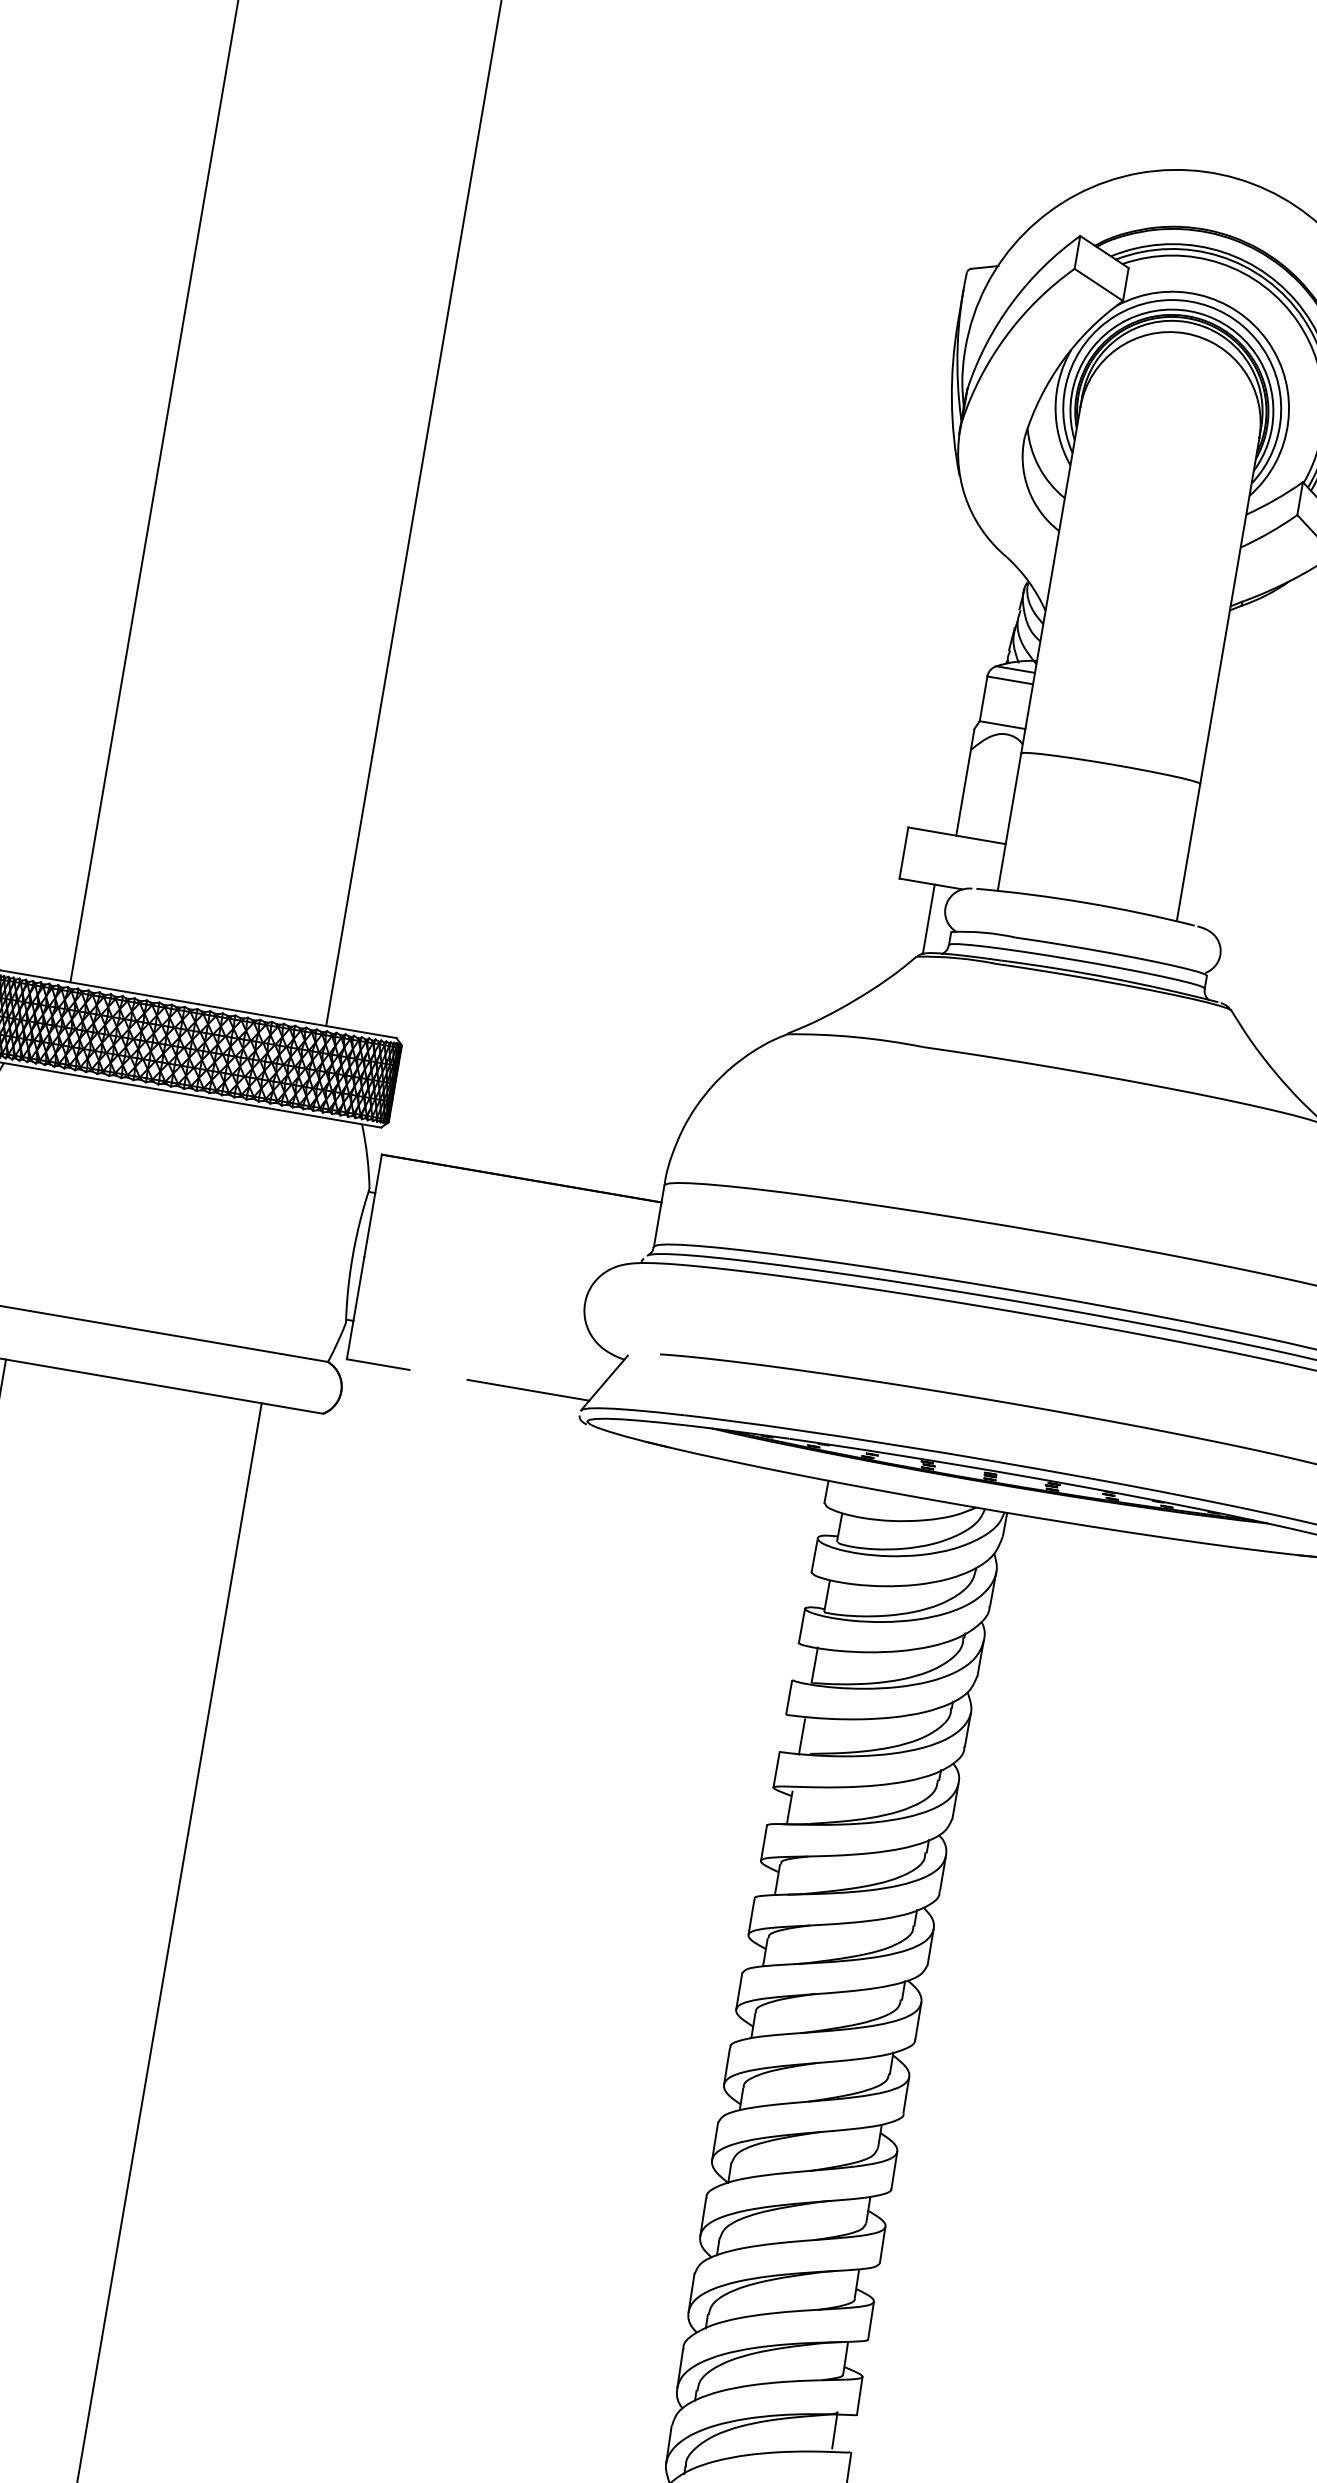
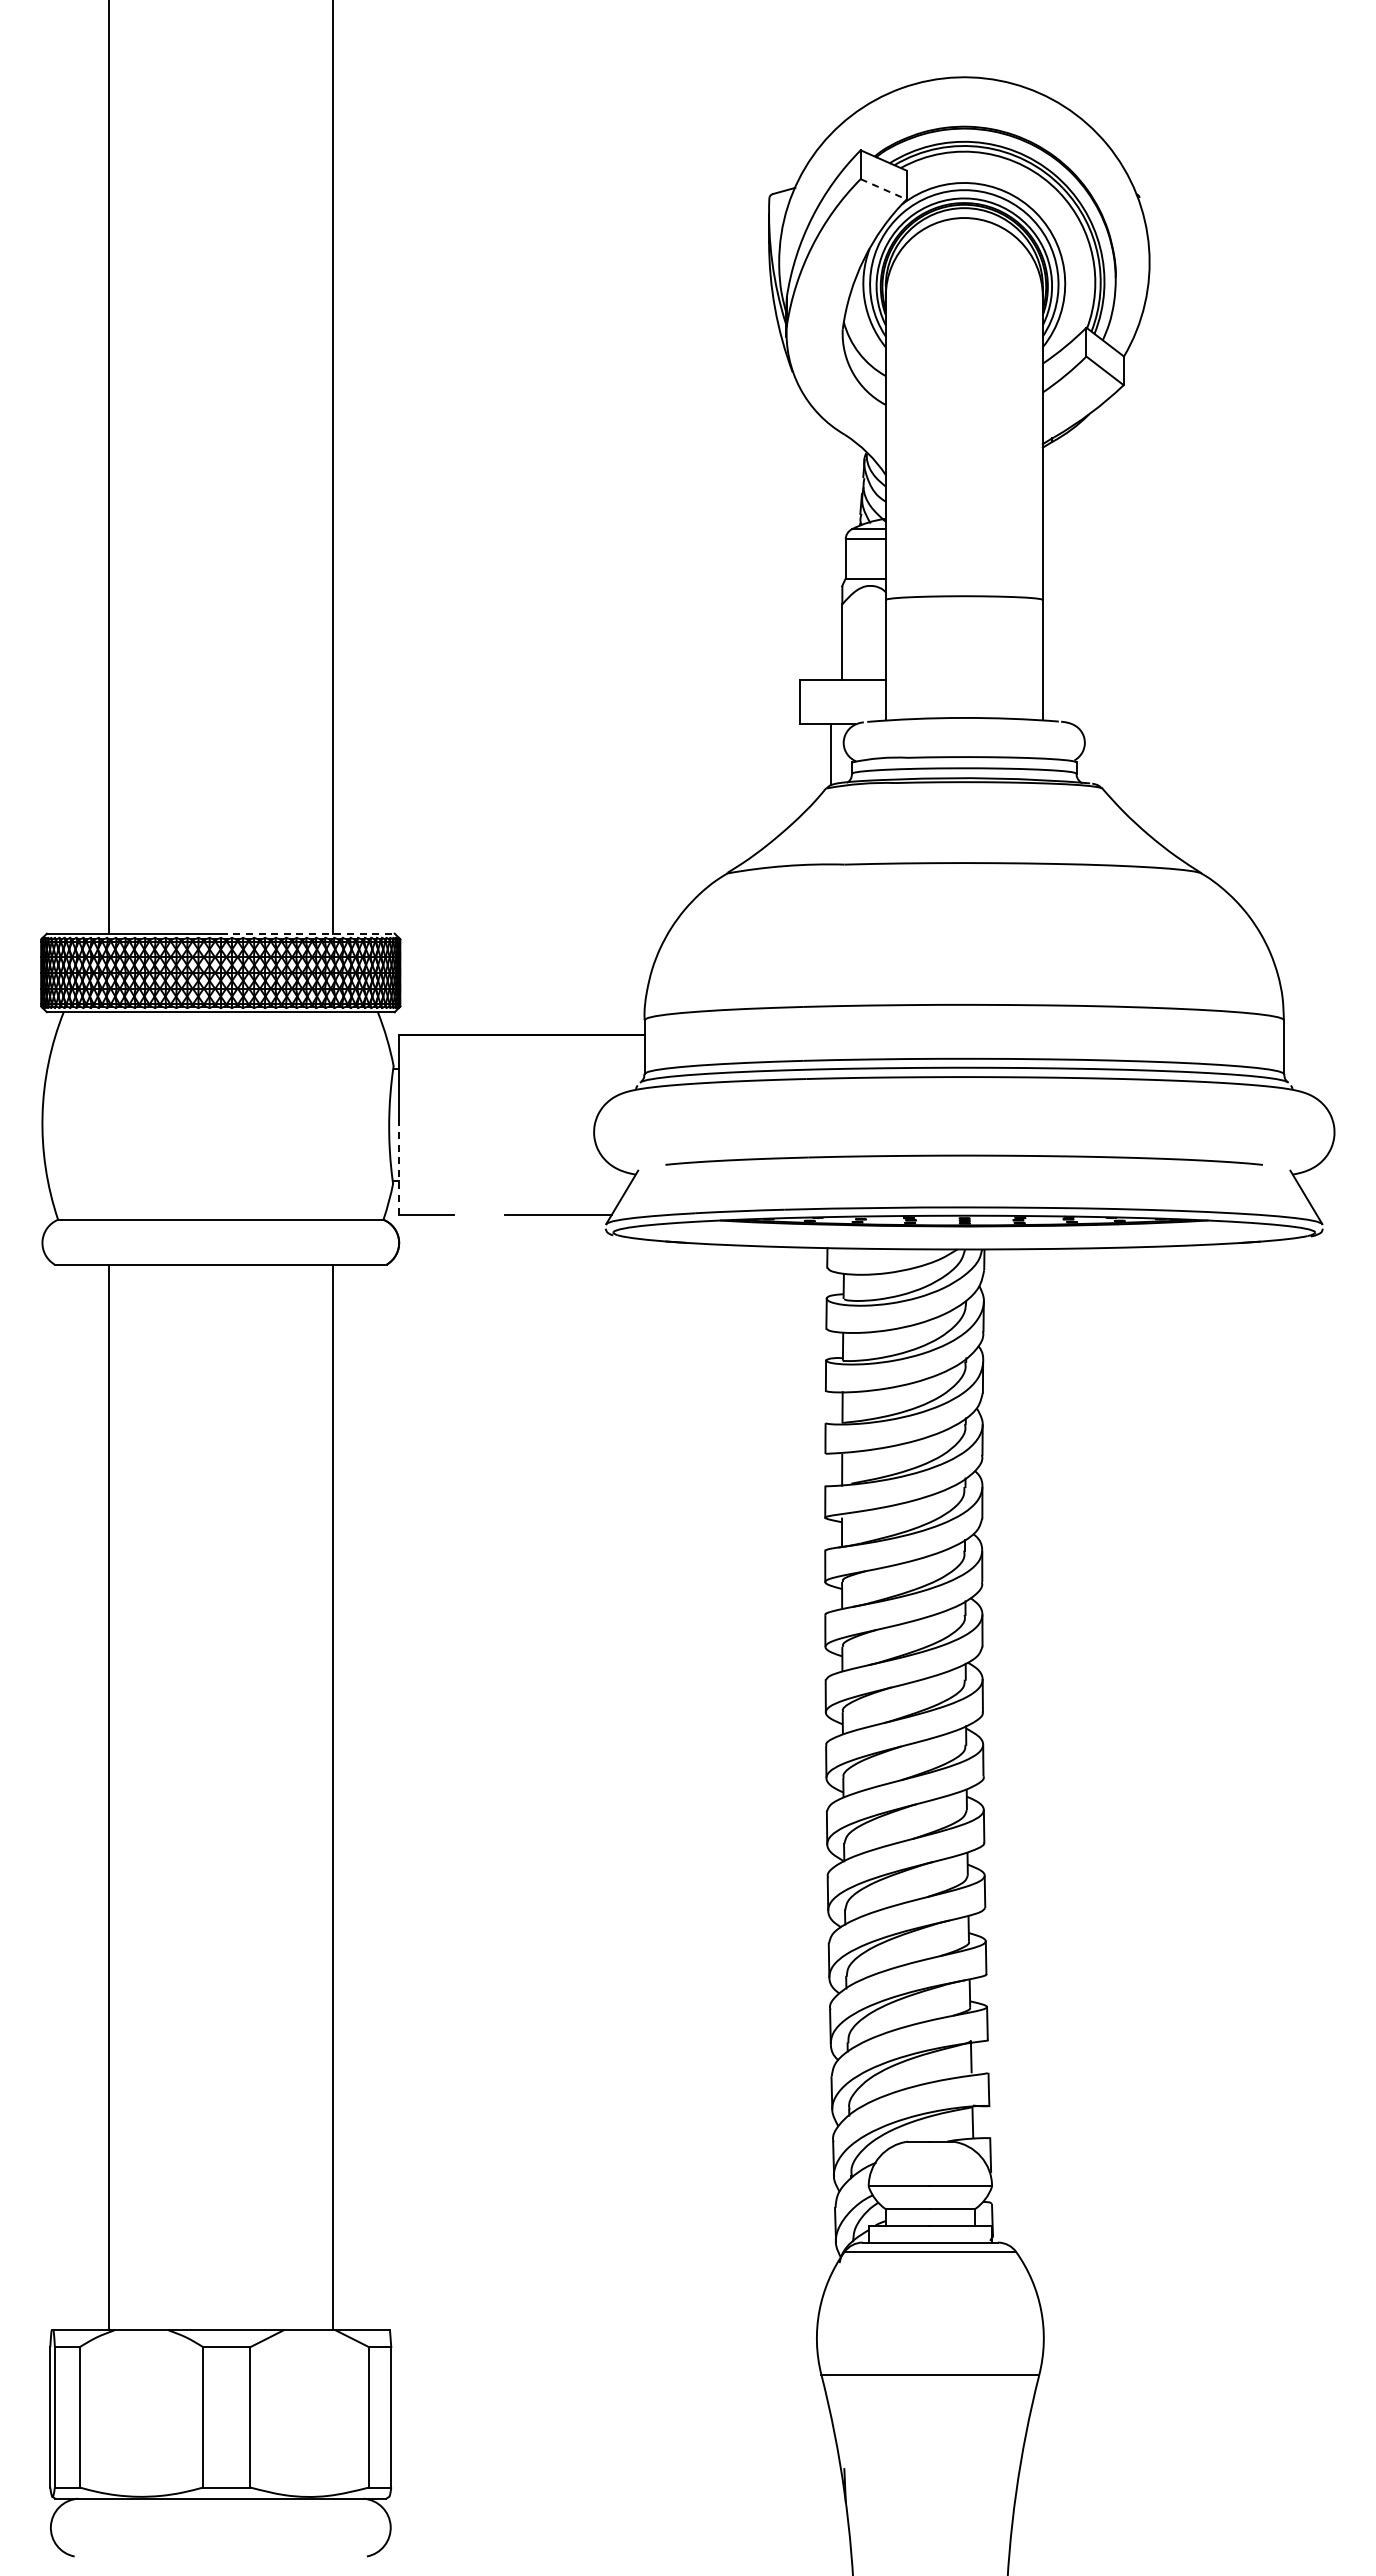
line: (1099, 285) -> (884, 189), solid -> dashed
line: (297, 1020) -> (307, 933), solid -> dashed
line: (356, 1307) -> (399, 1169), solid -> dashed

